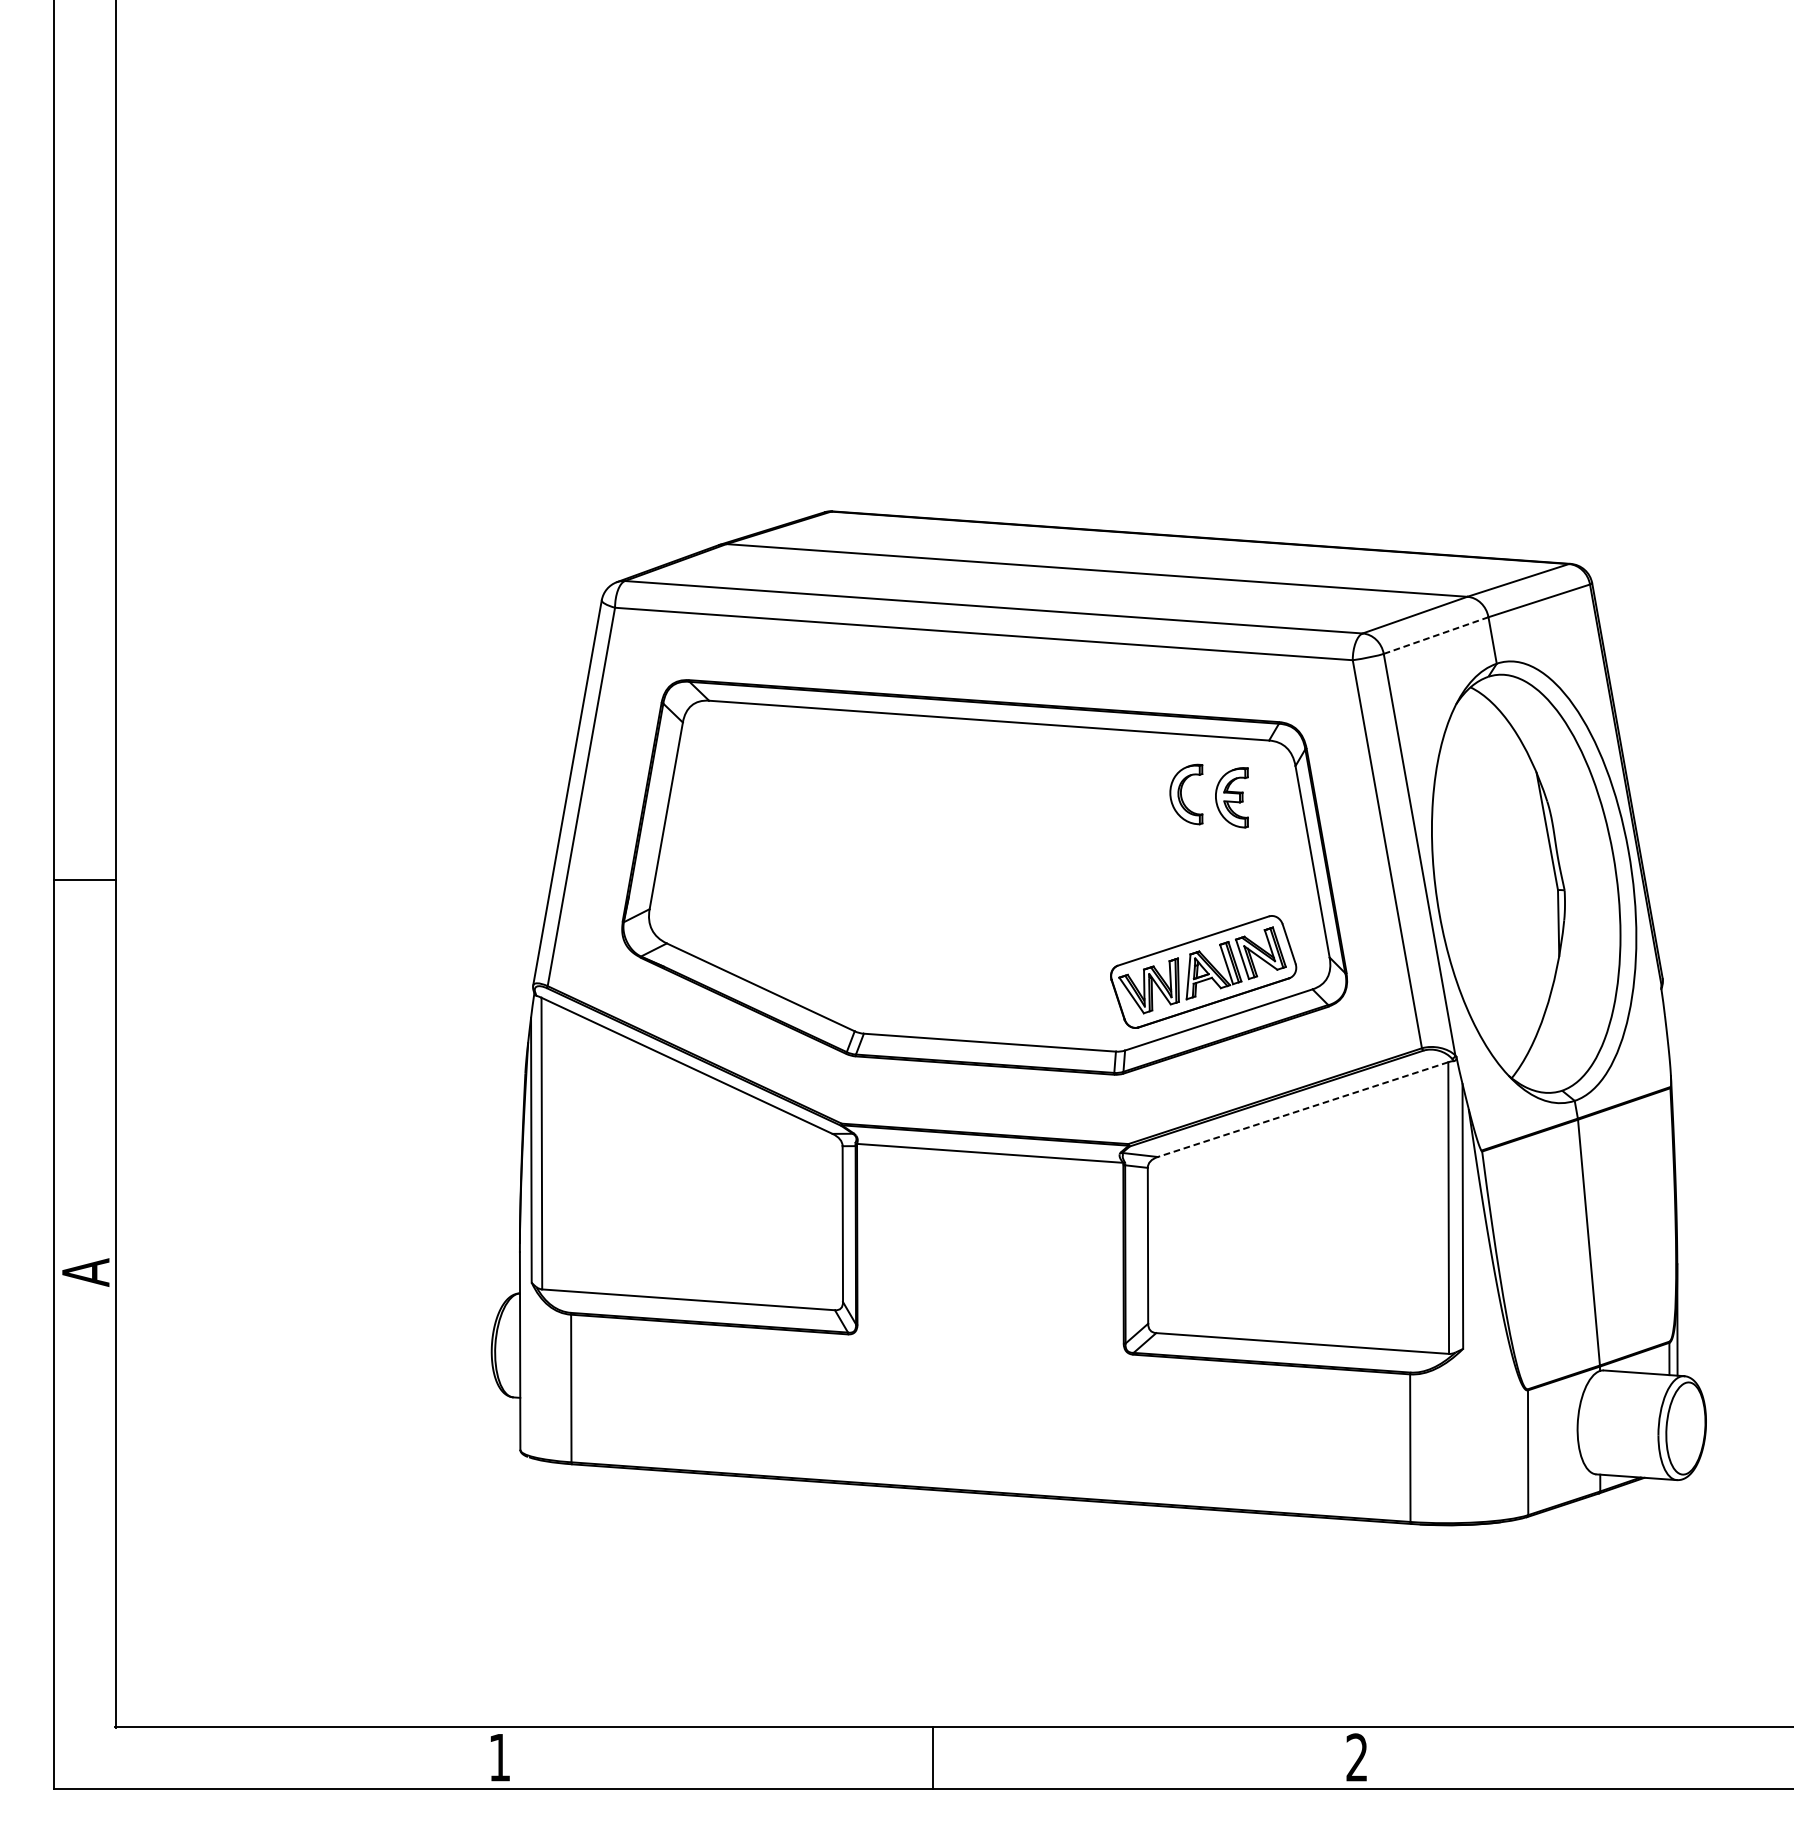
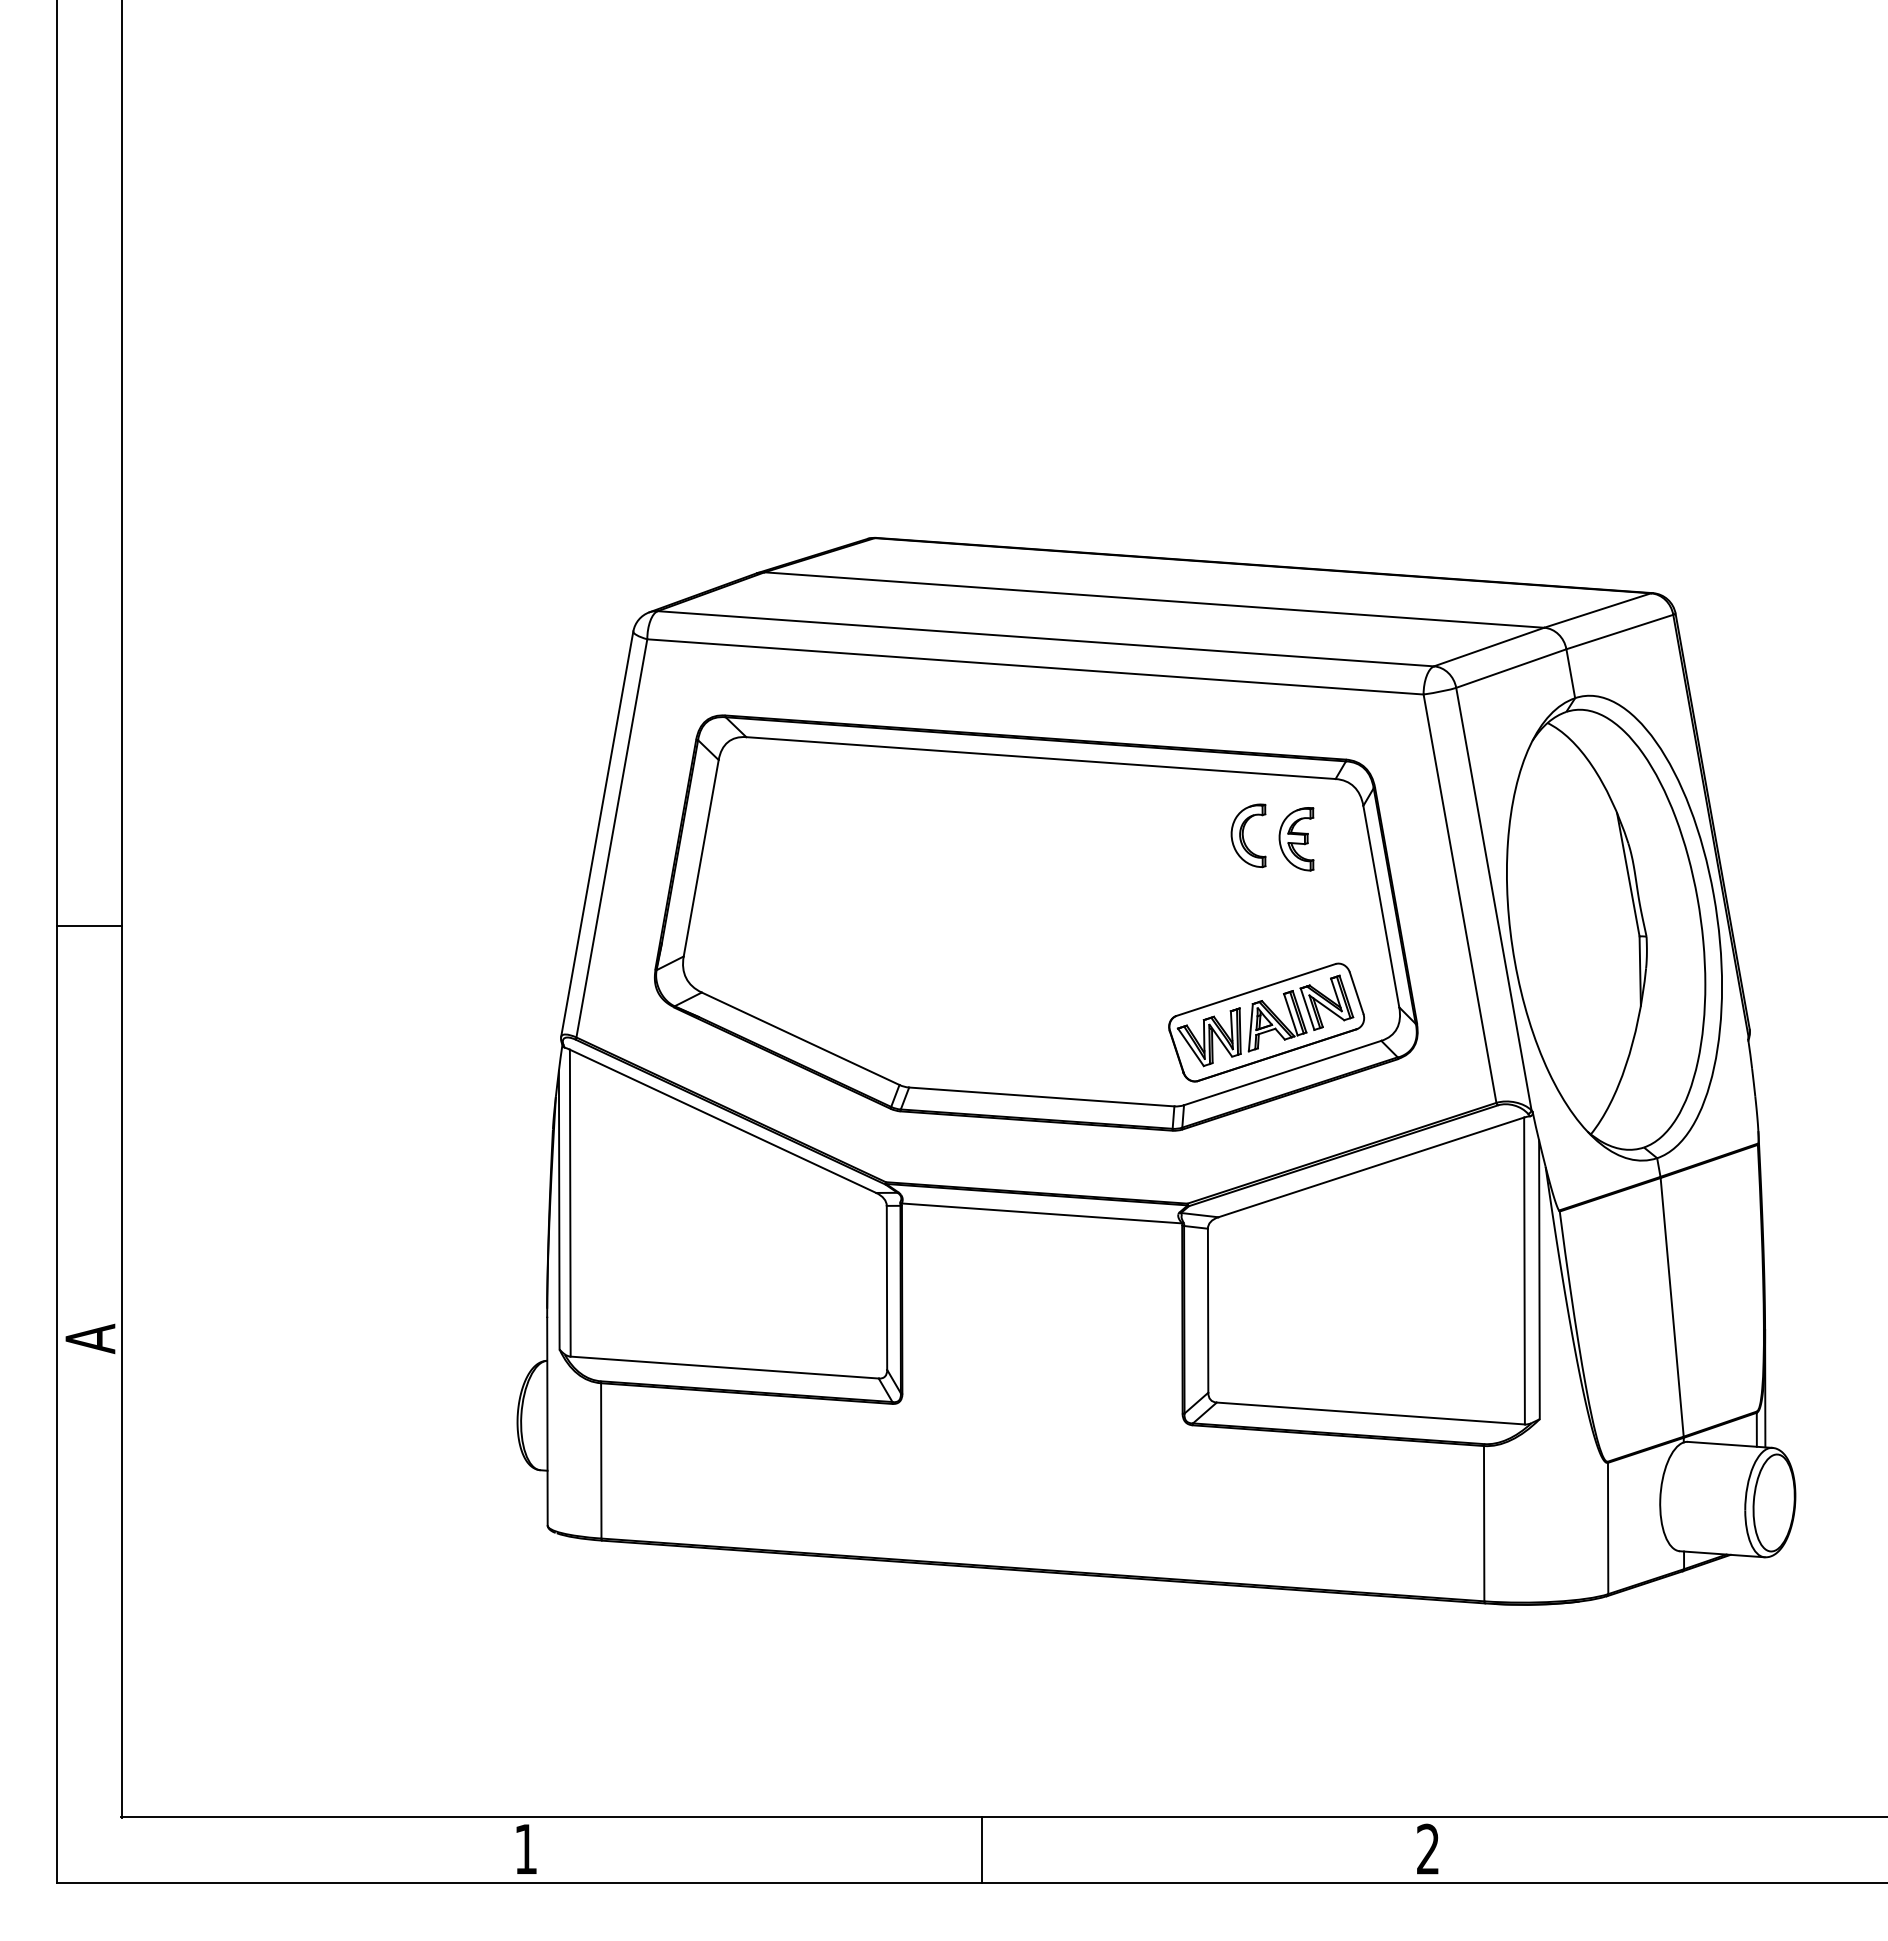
line: (1436, 635) -> (1511, 668), dashed -> solid
line: (1303, 1109) -> (1371, 1167), dashed -> solid

